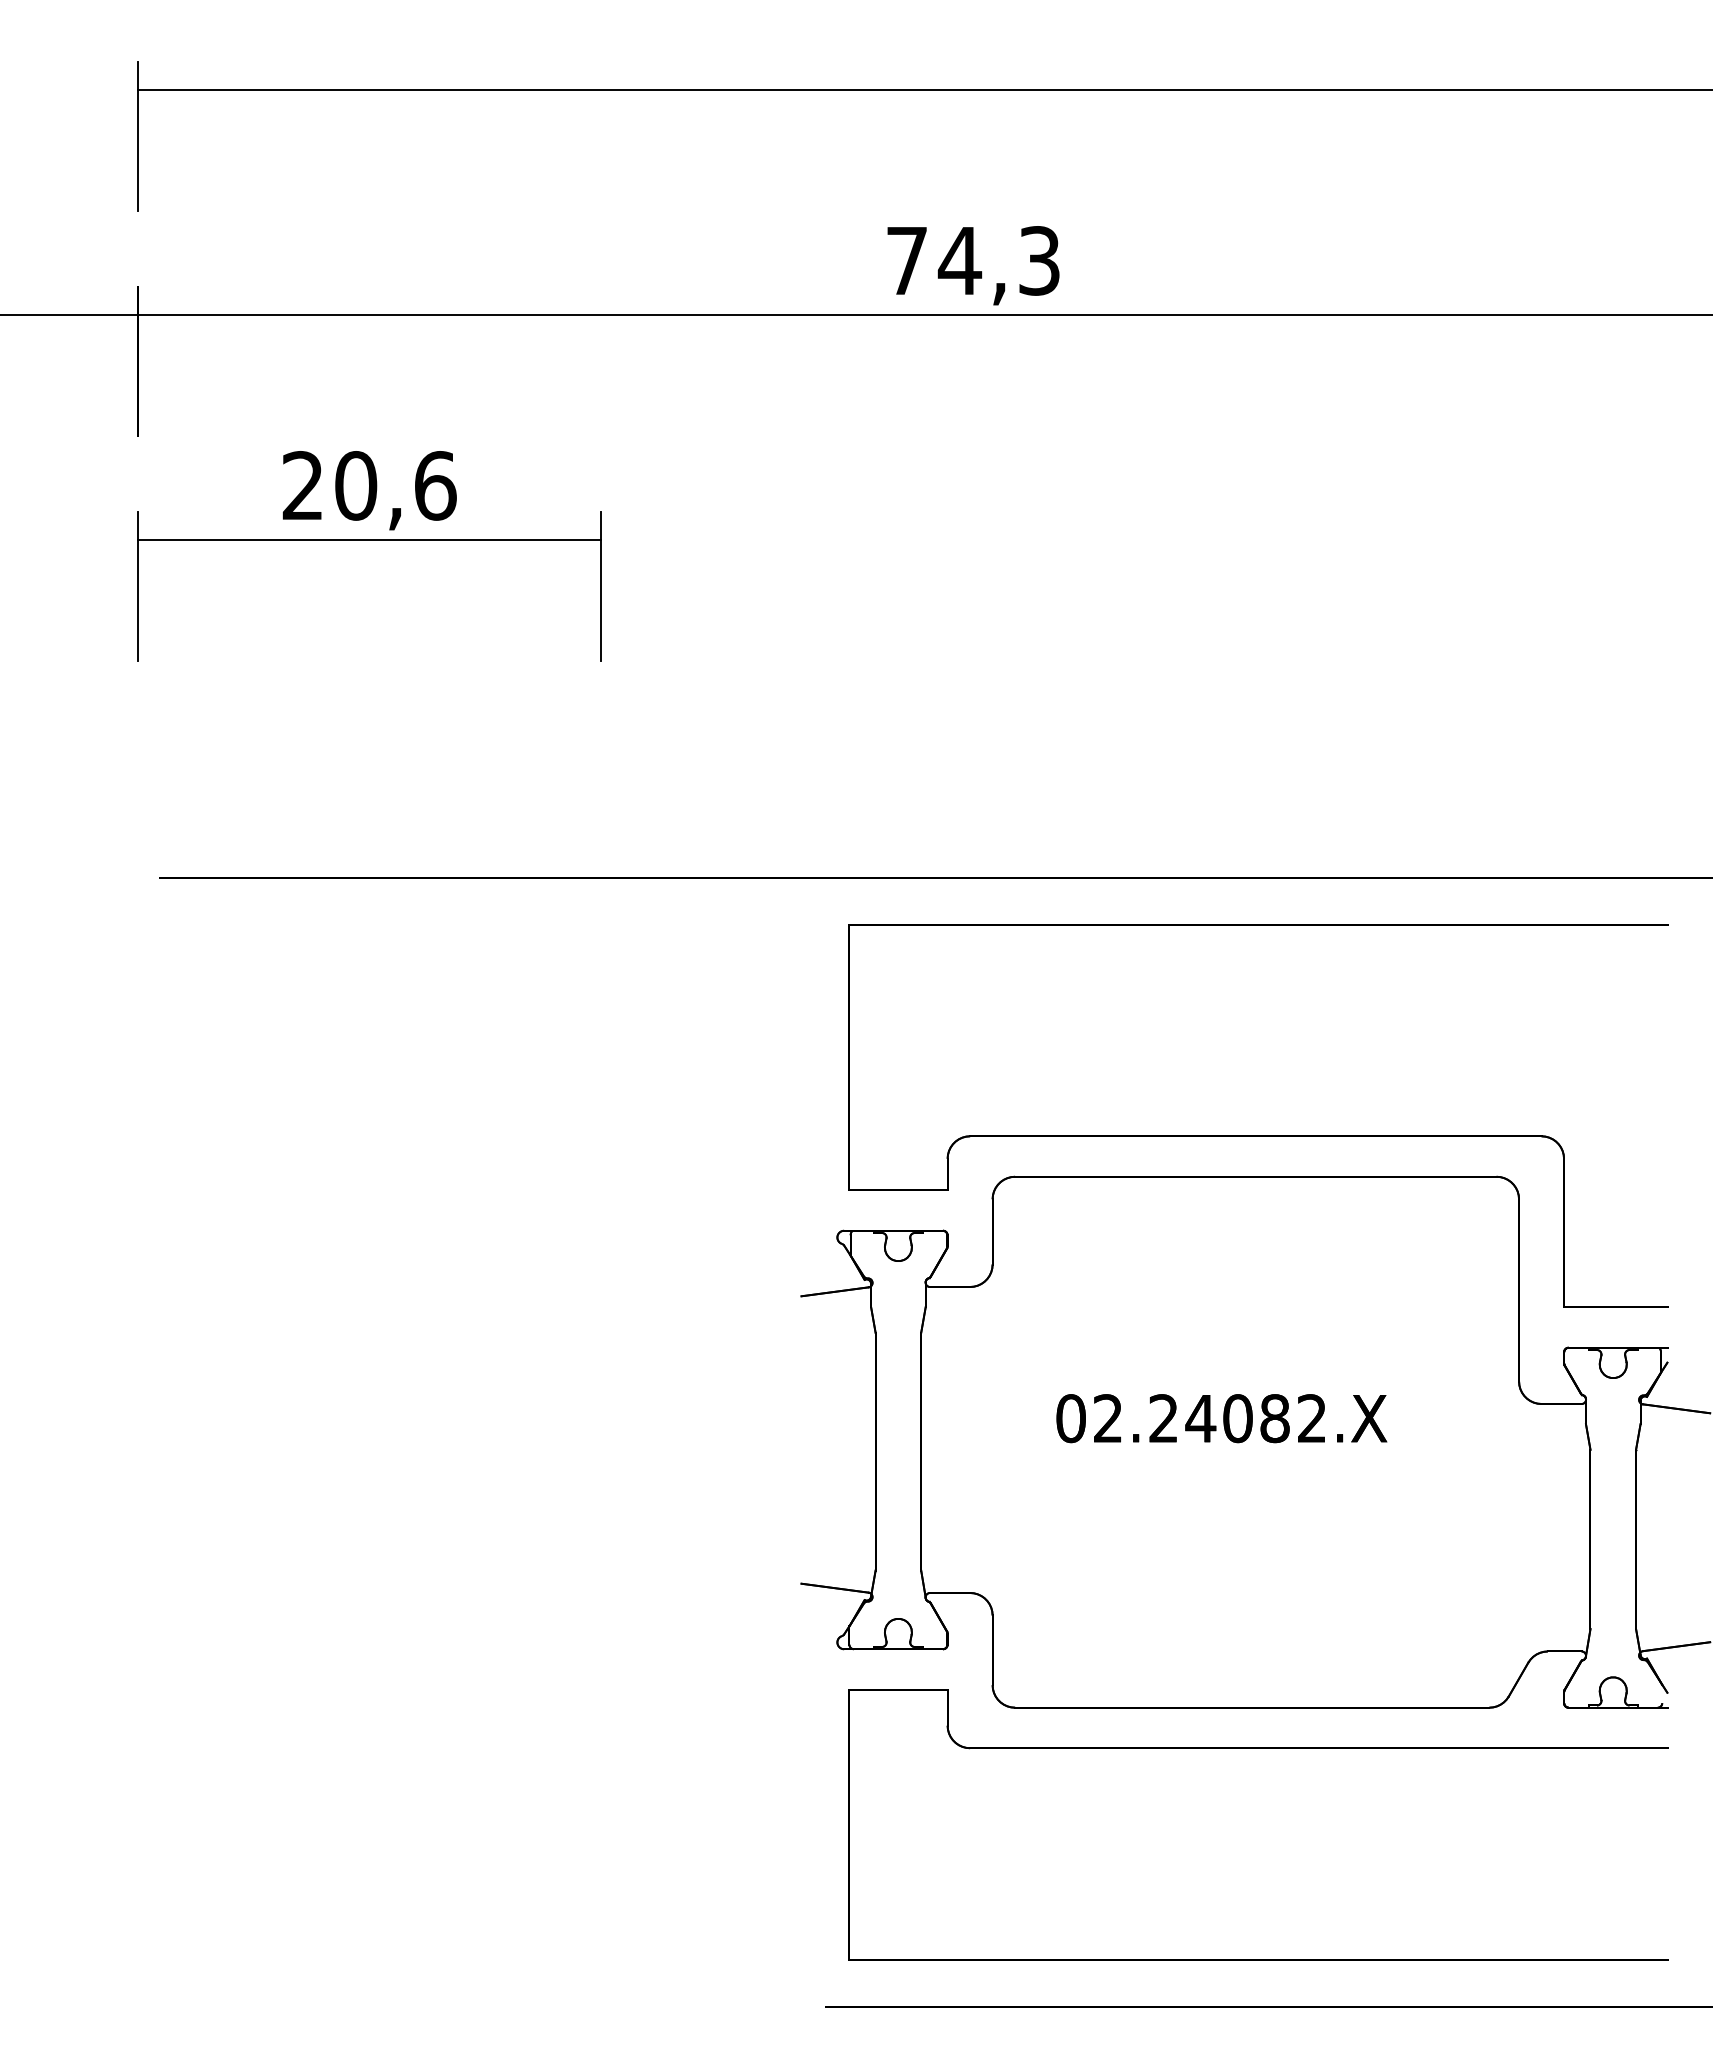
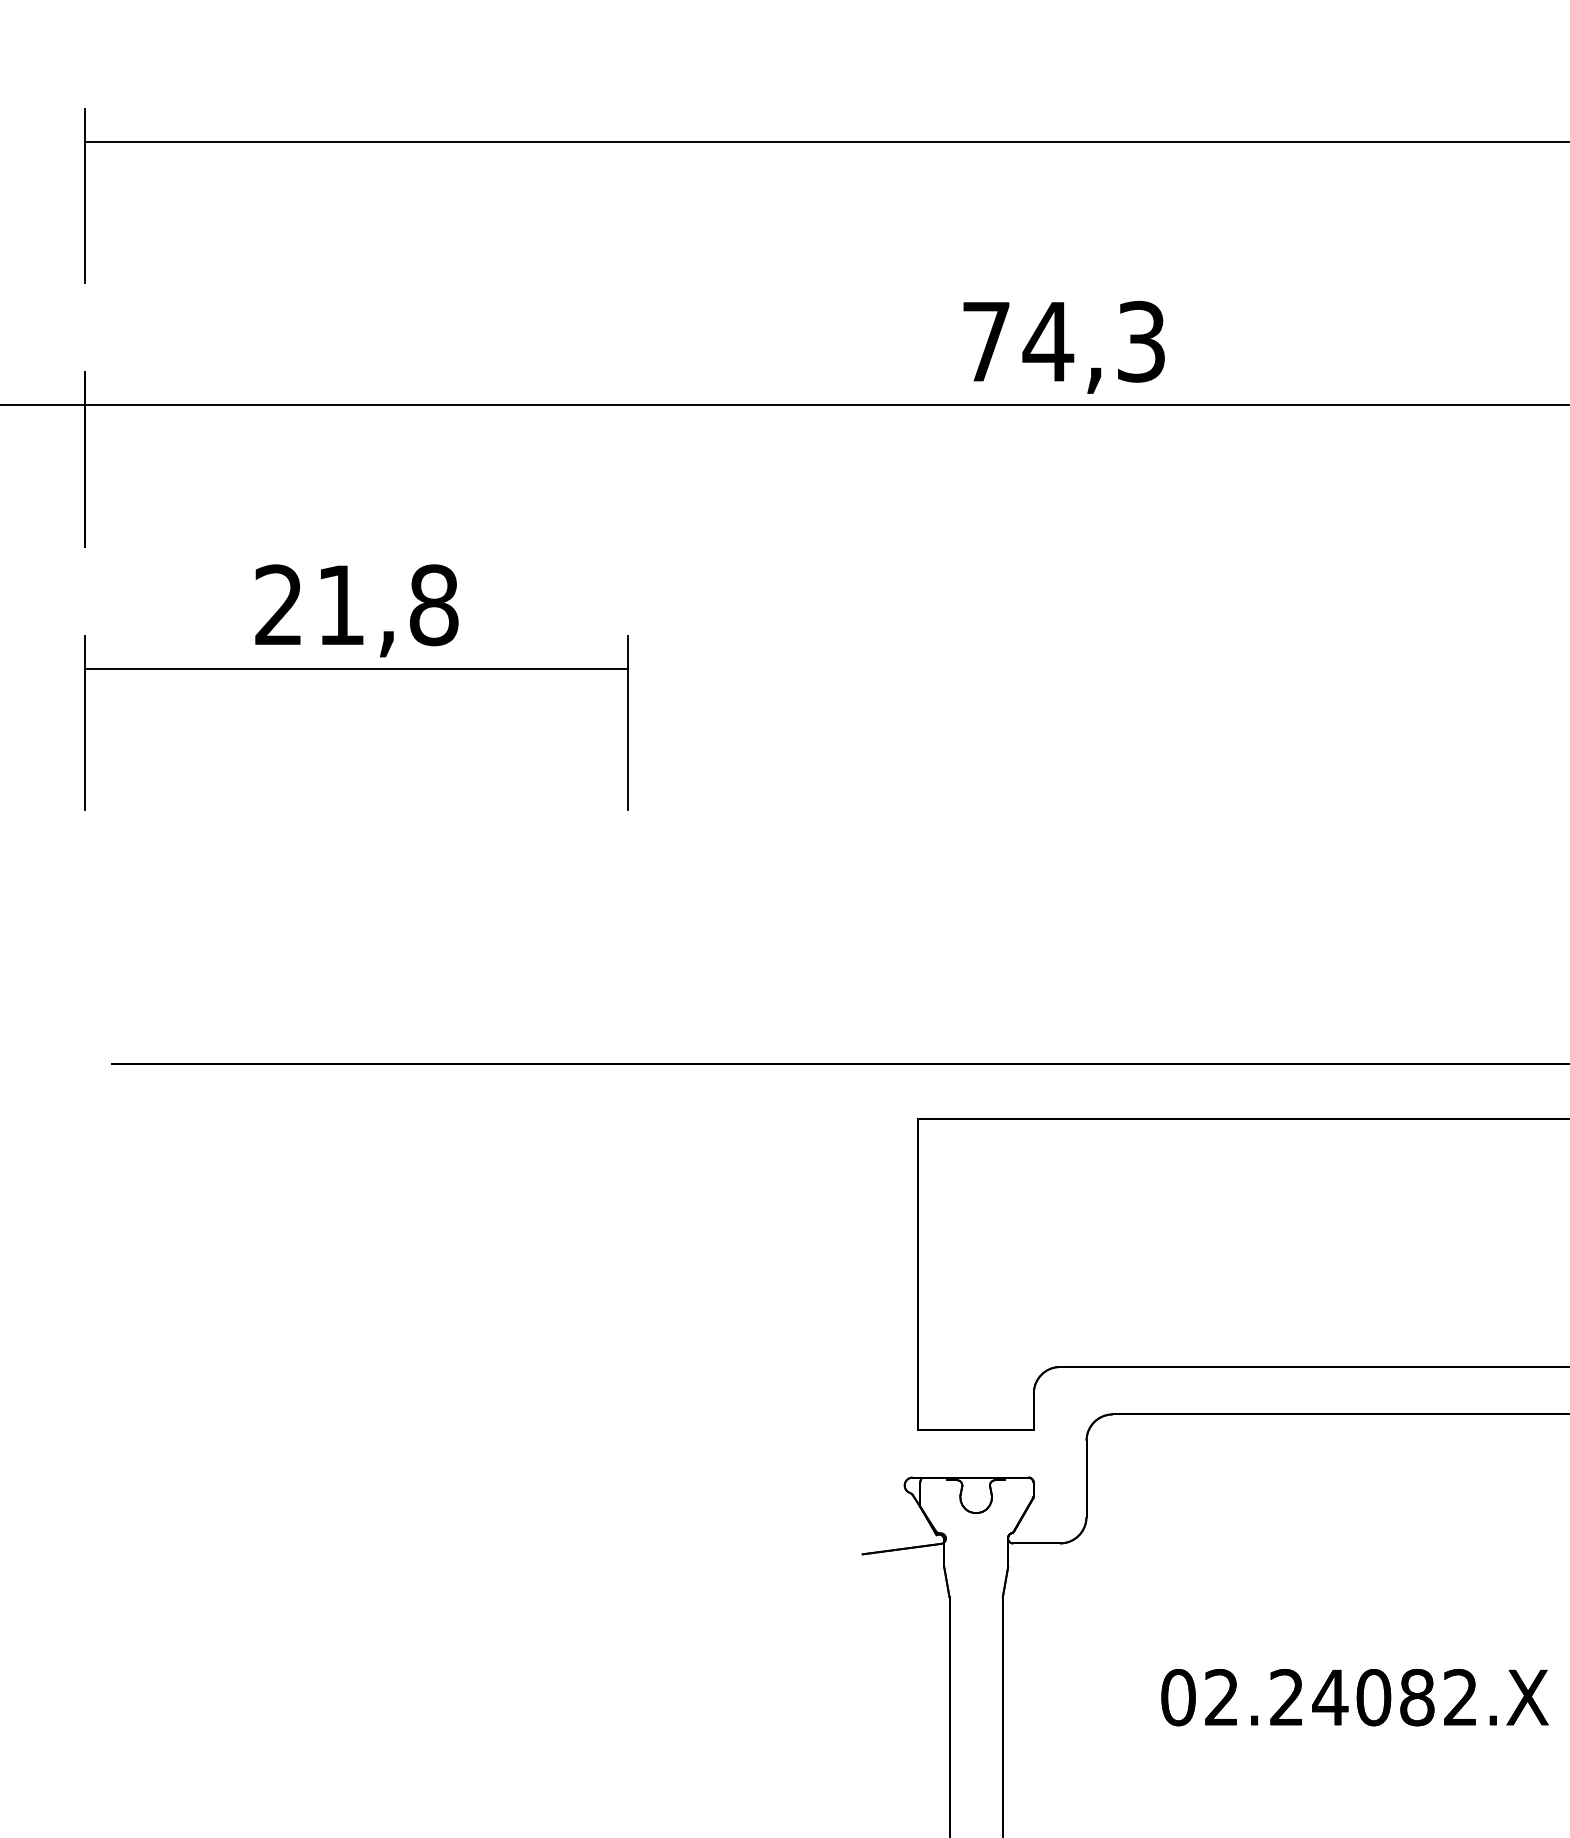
text: (395, 485) -> (387, 604), 20,6 -> 21,8

